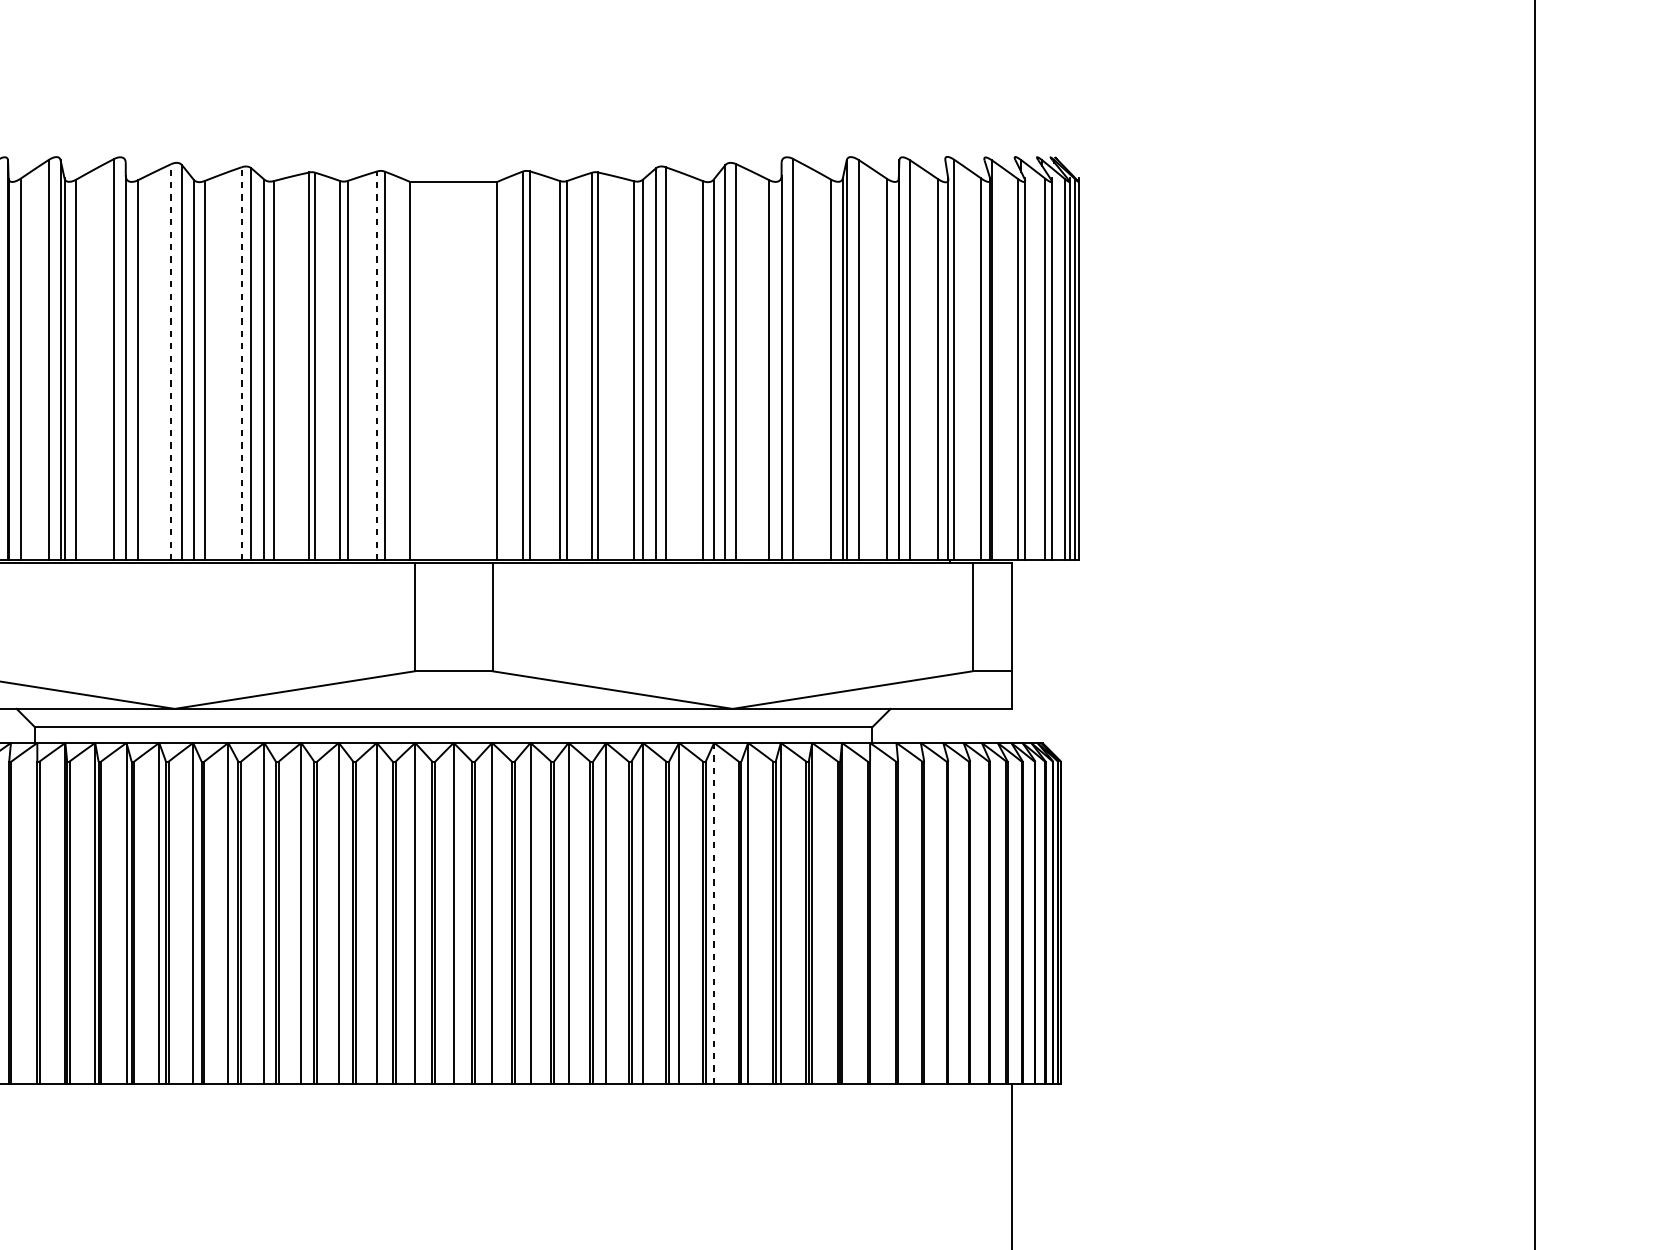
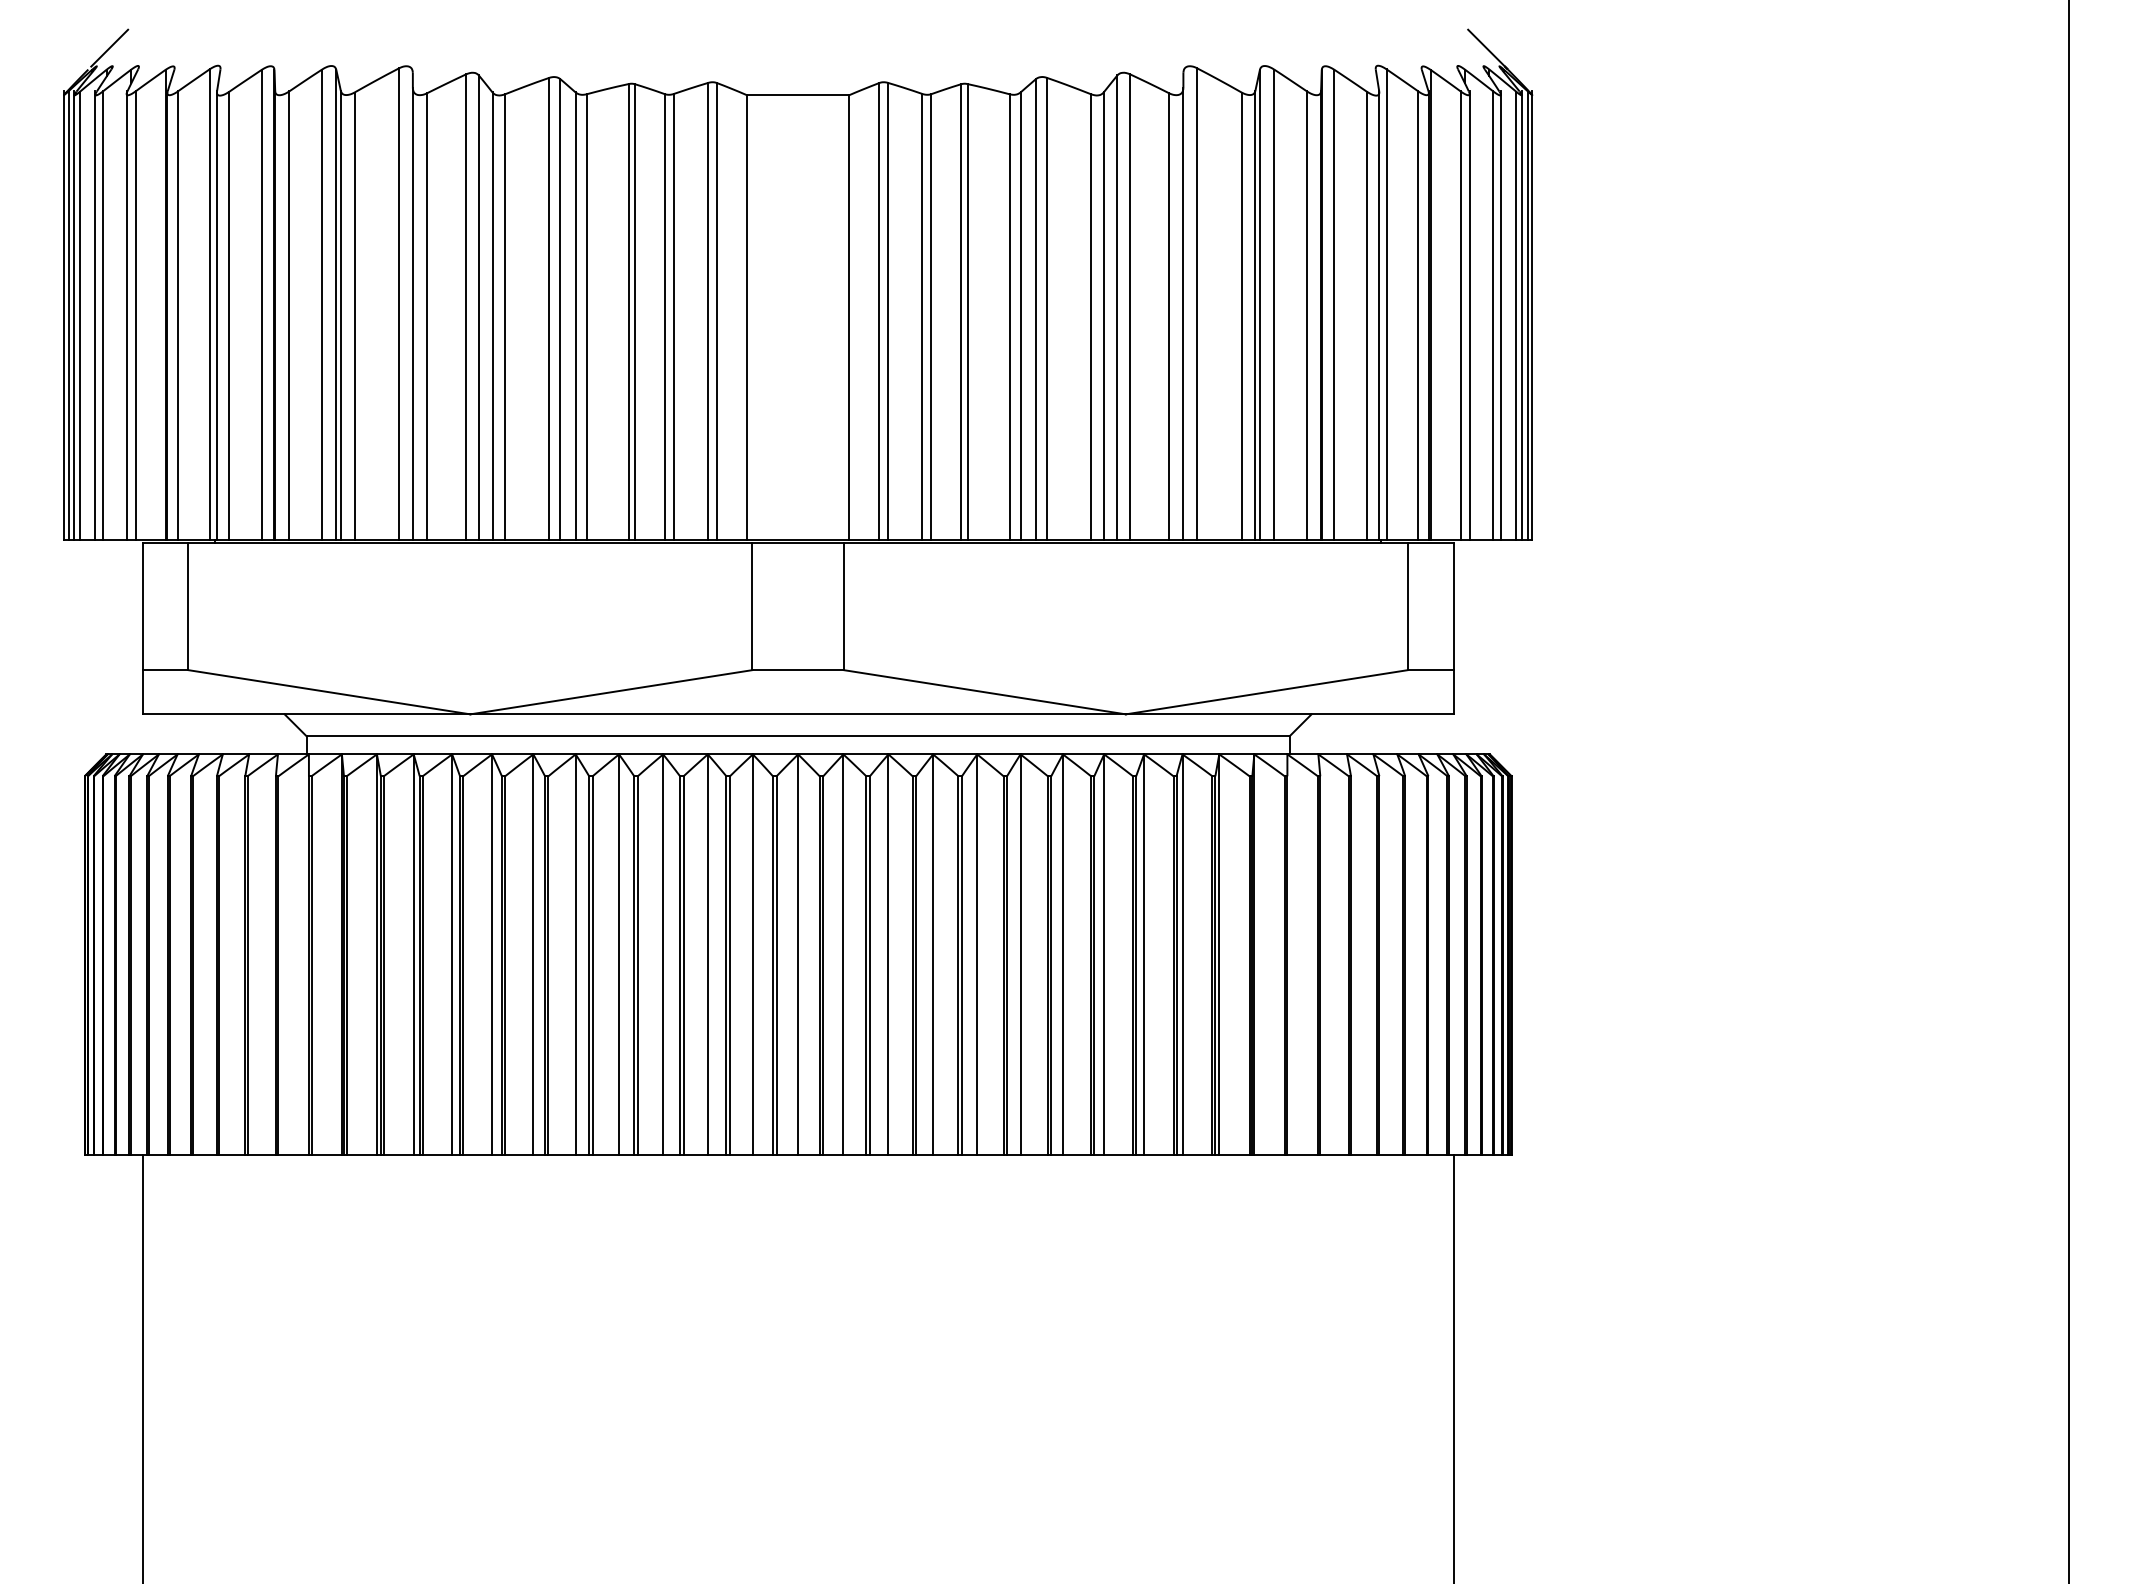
line: (1039, 141) -> (1486, 47), added
line: (171, 361) -> (466, 306), dashed -> solid
line: (242, 363) -> (549, 308), dashed -> solid
line: (377, 365) -> (708, 310), dashed -> solid
line: (714, 914) -> (1104, 955), dashed -> solid

